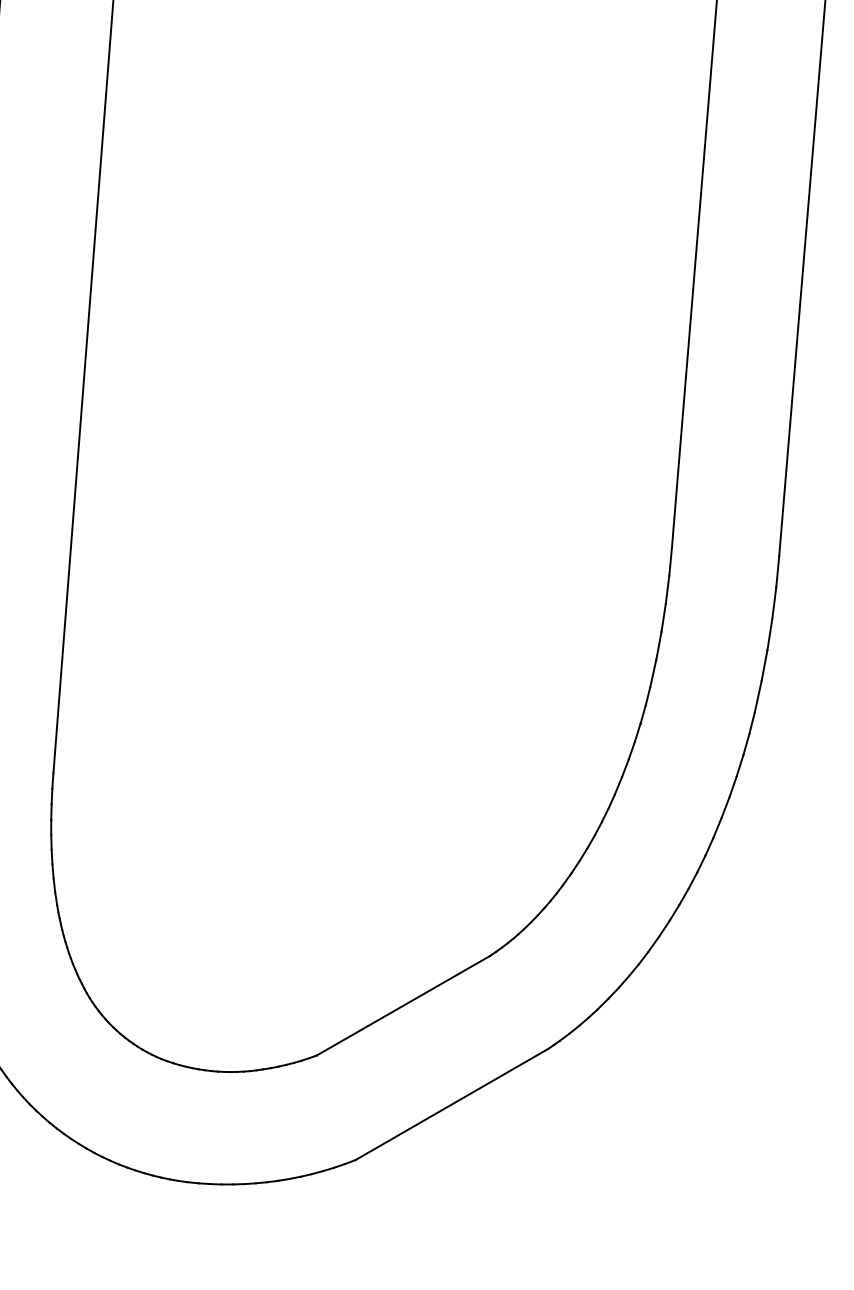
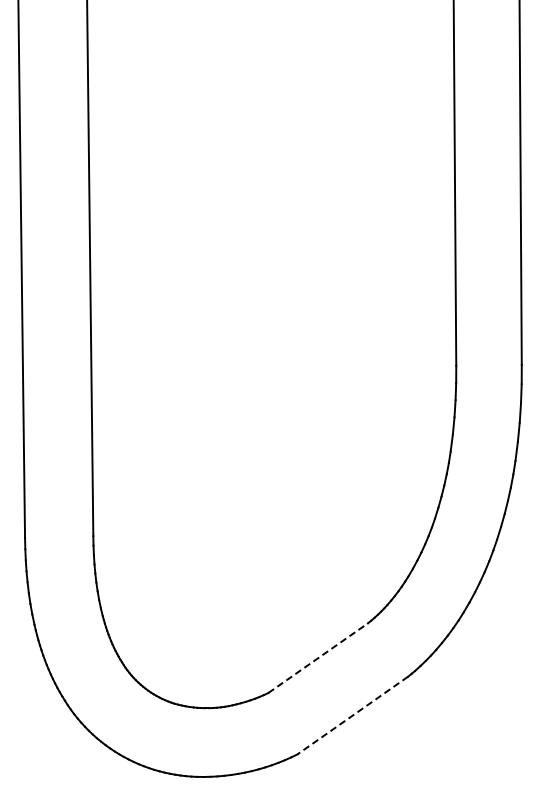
line: (403, 1006) -> (318, 658), solid -> dashed
line: (451, 1104) -> (352, 715), solid -> dashed

